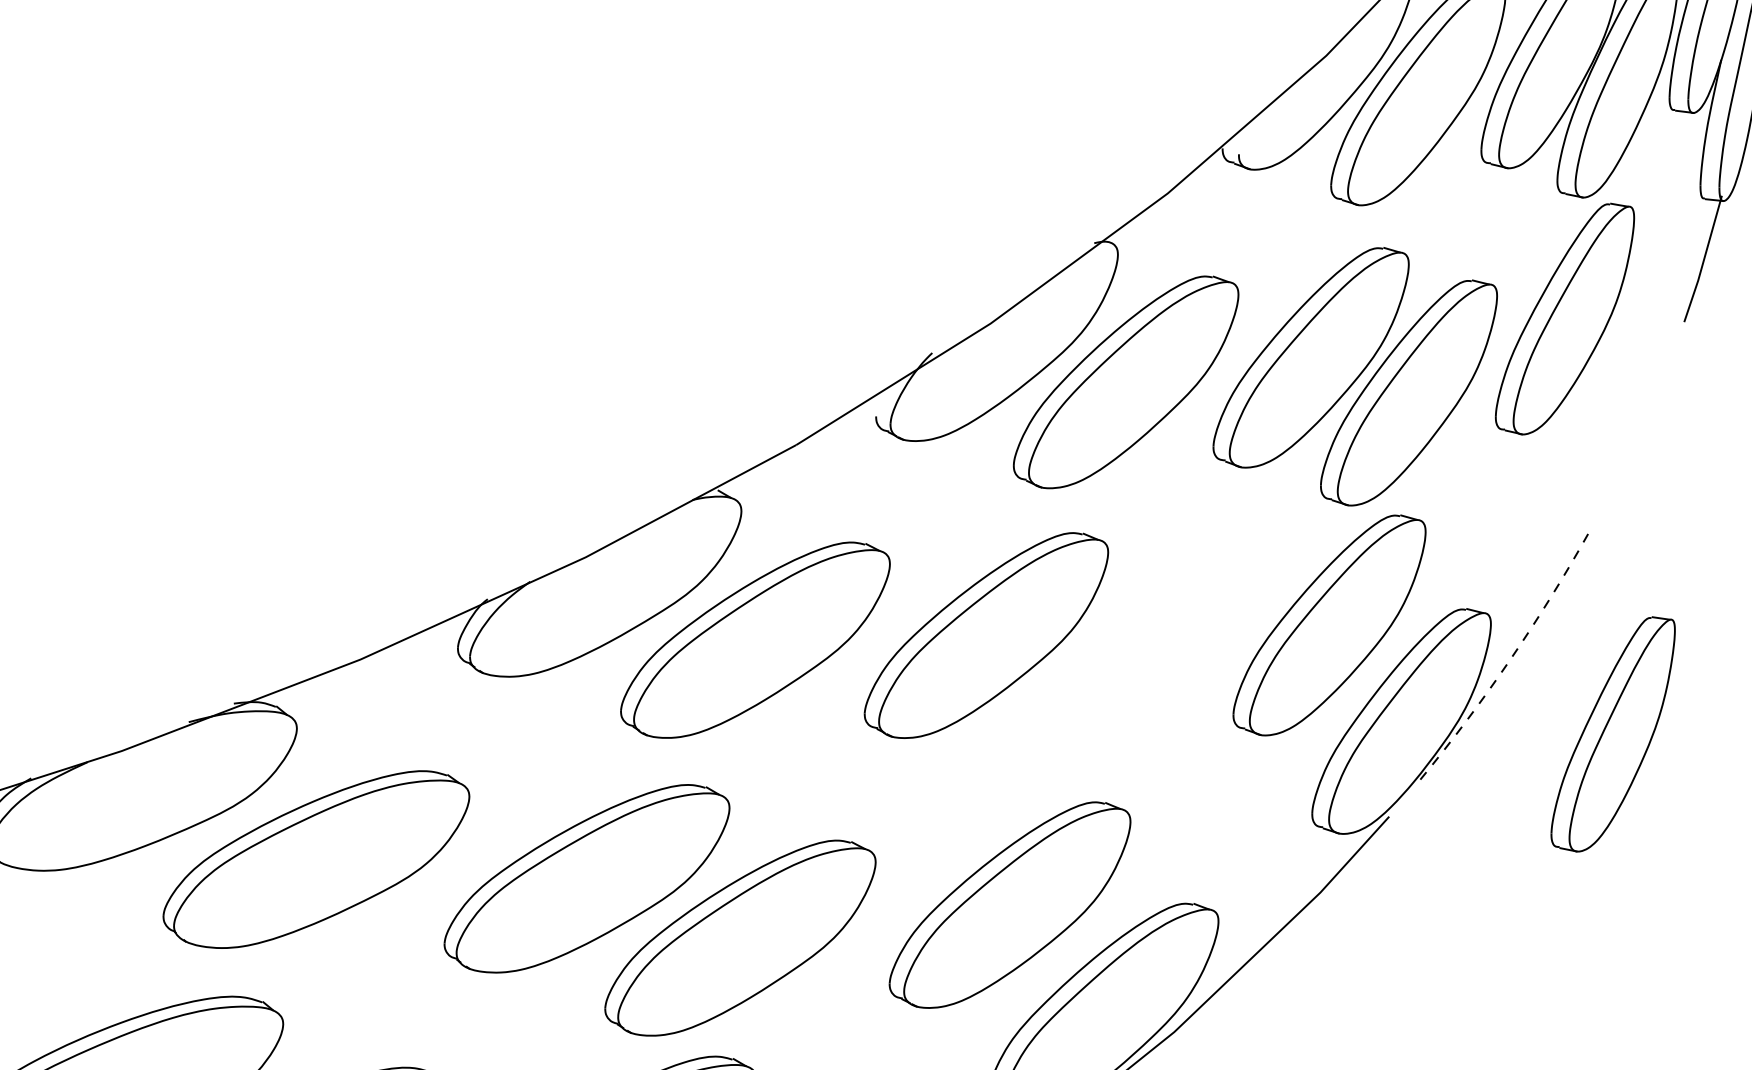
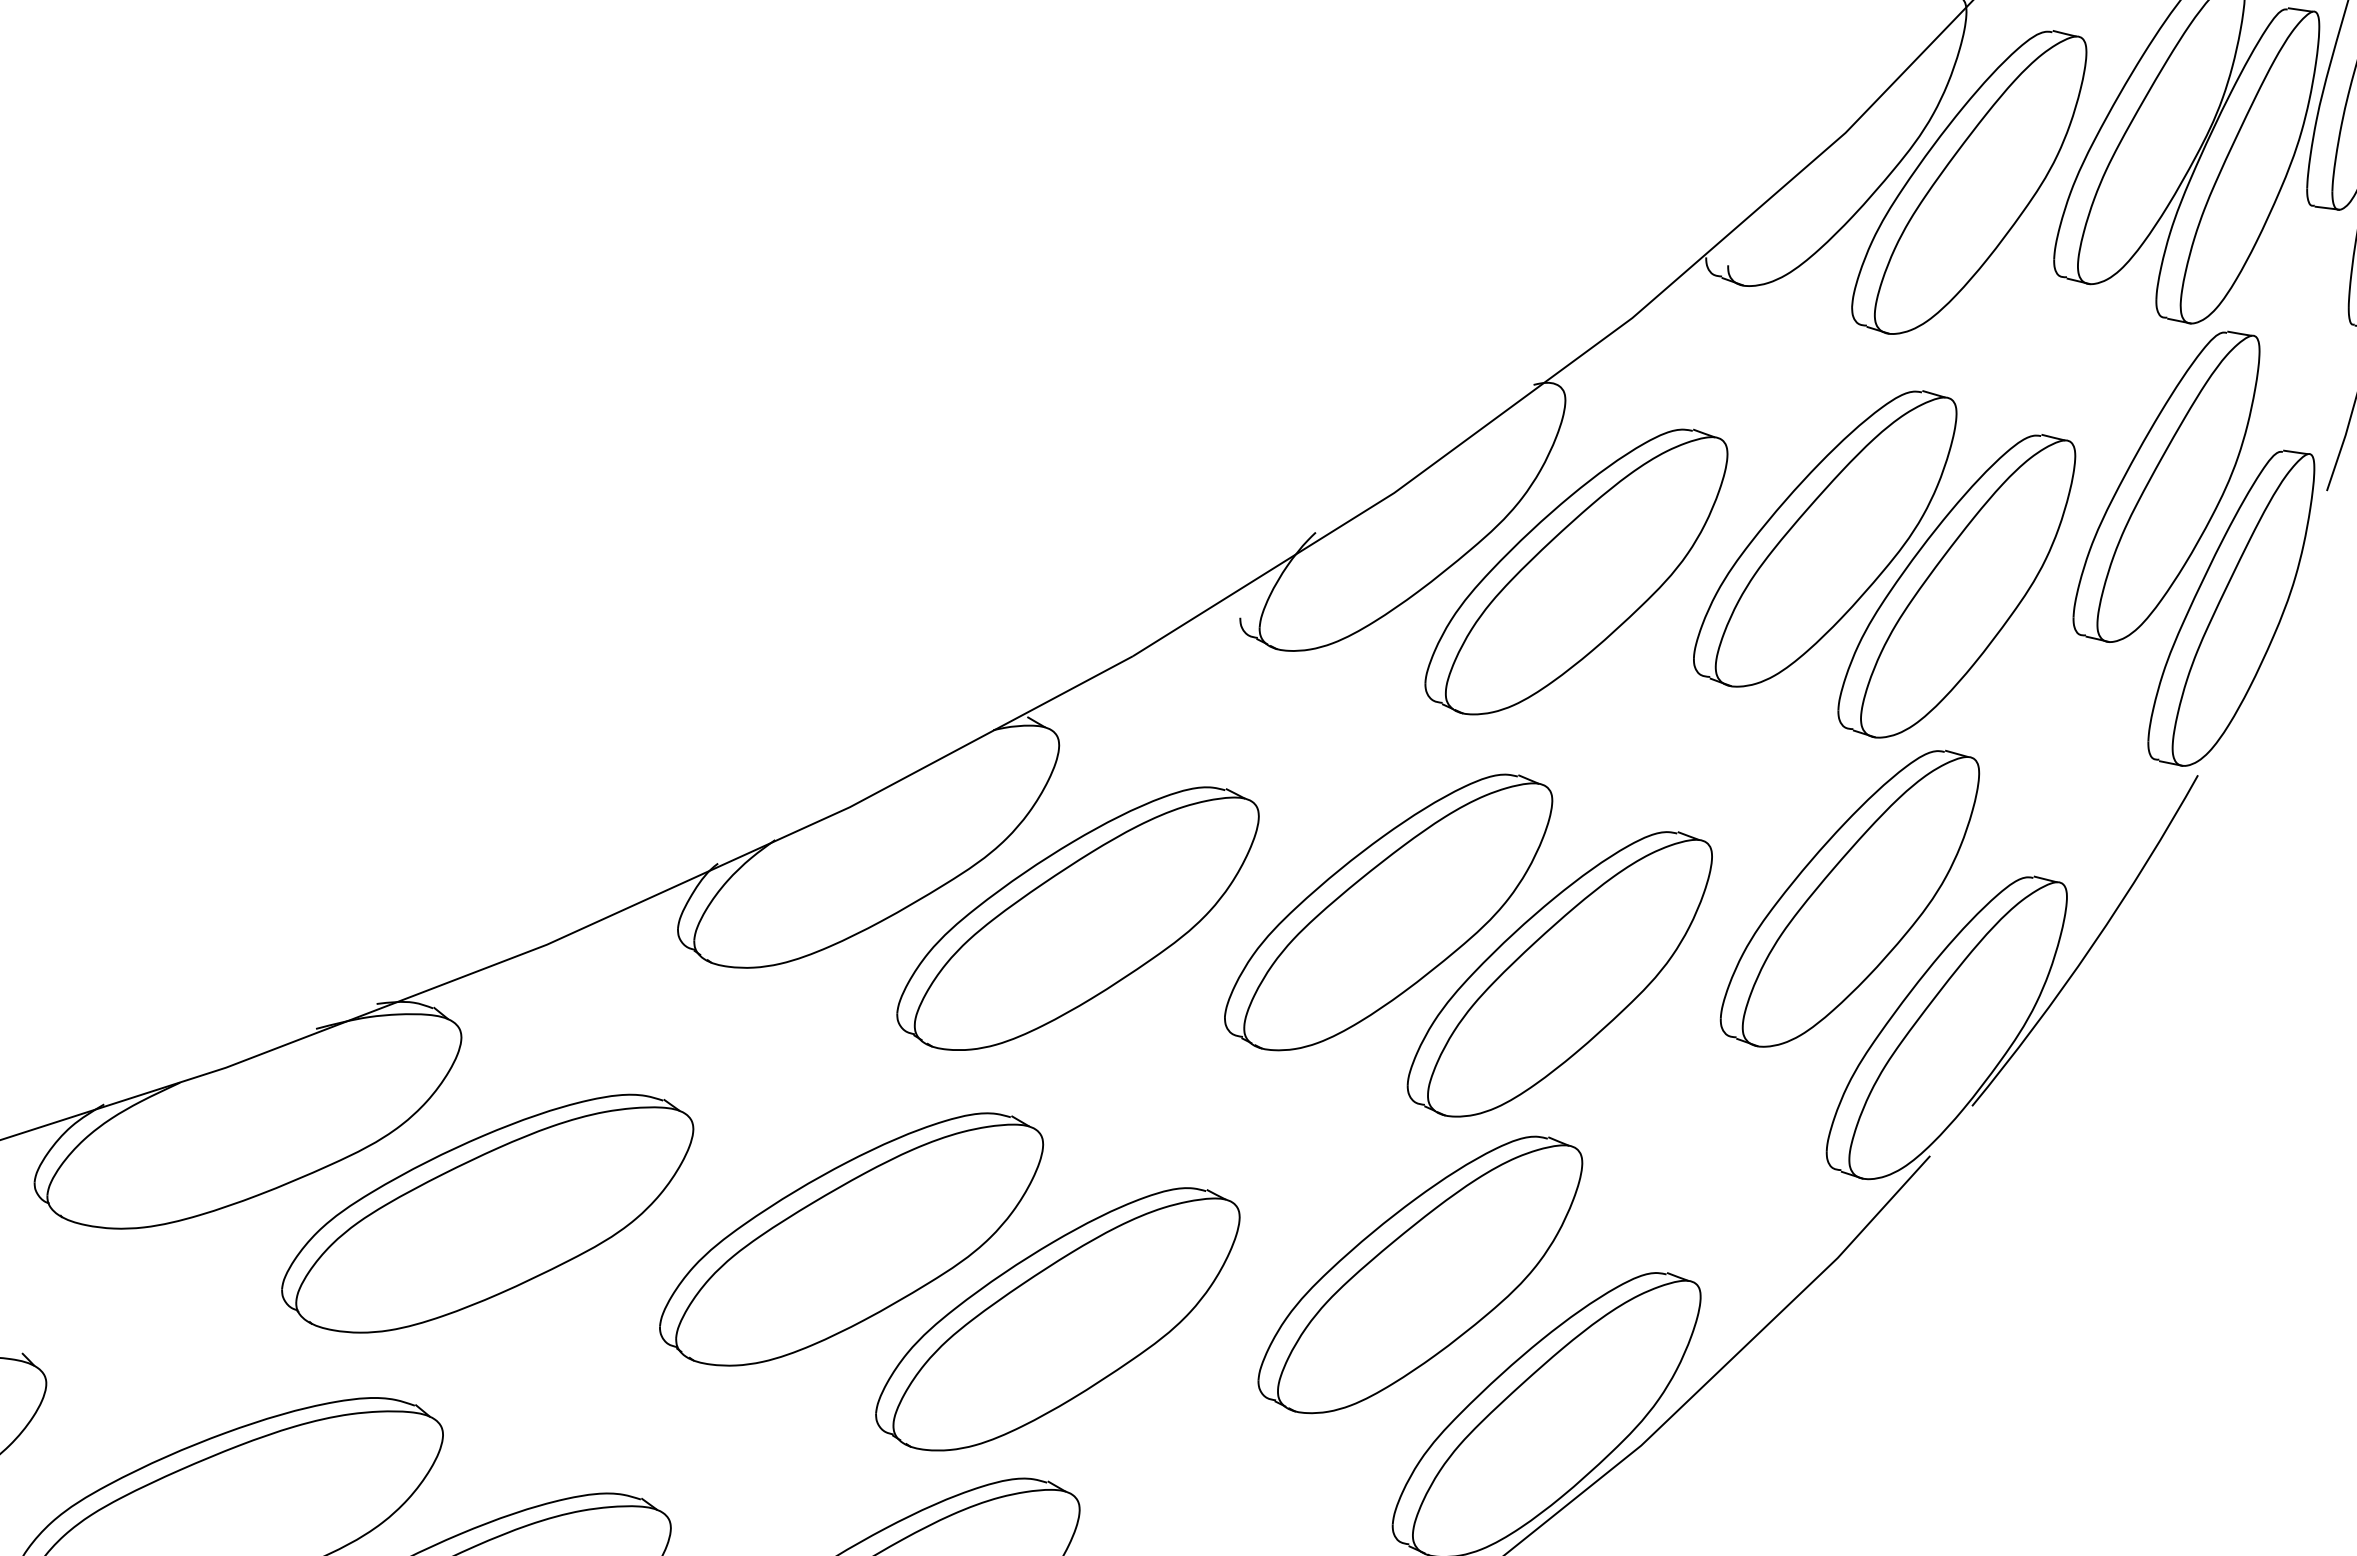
arc: (1509, 660) -> (2092, 945), dashed -> solid
part: (1113, 681) -> (1559, 974), added
part: (1613, 733) -> (2231, 607), moved

